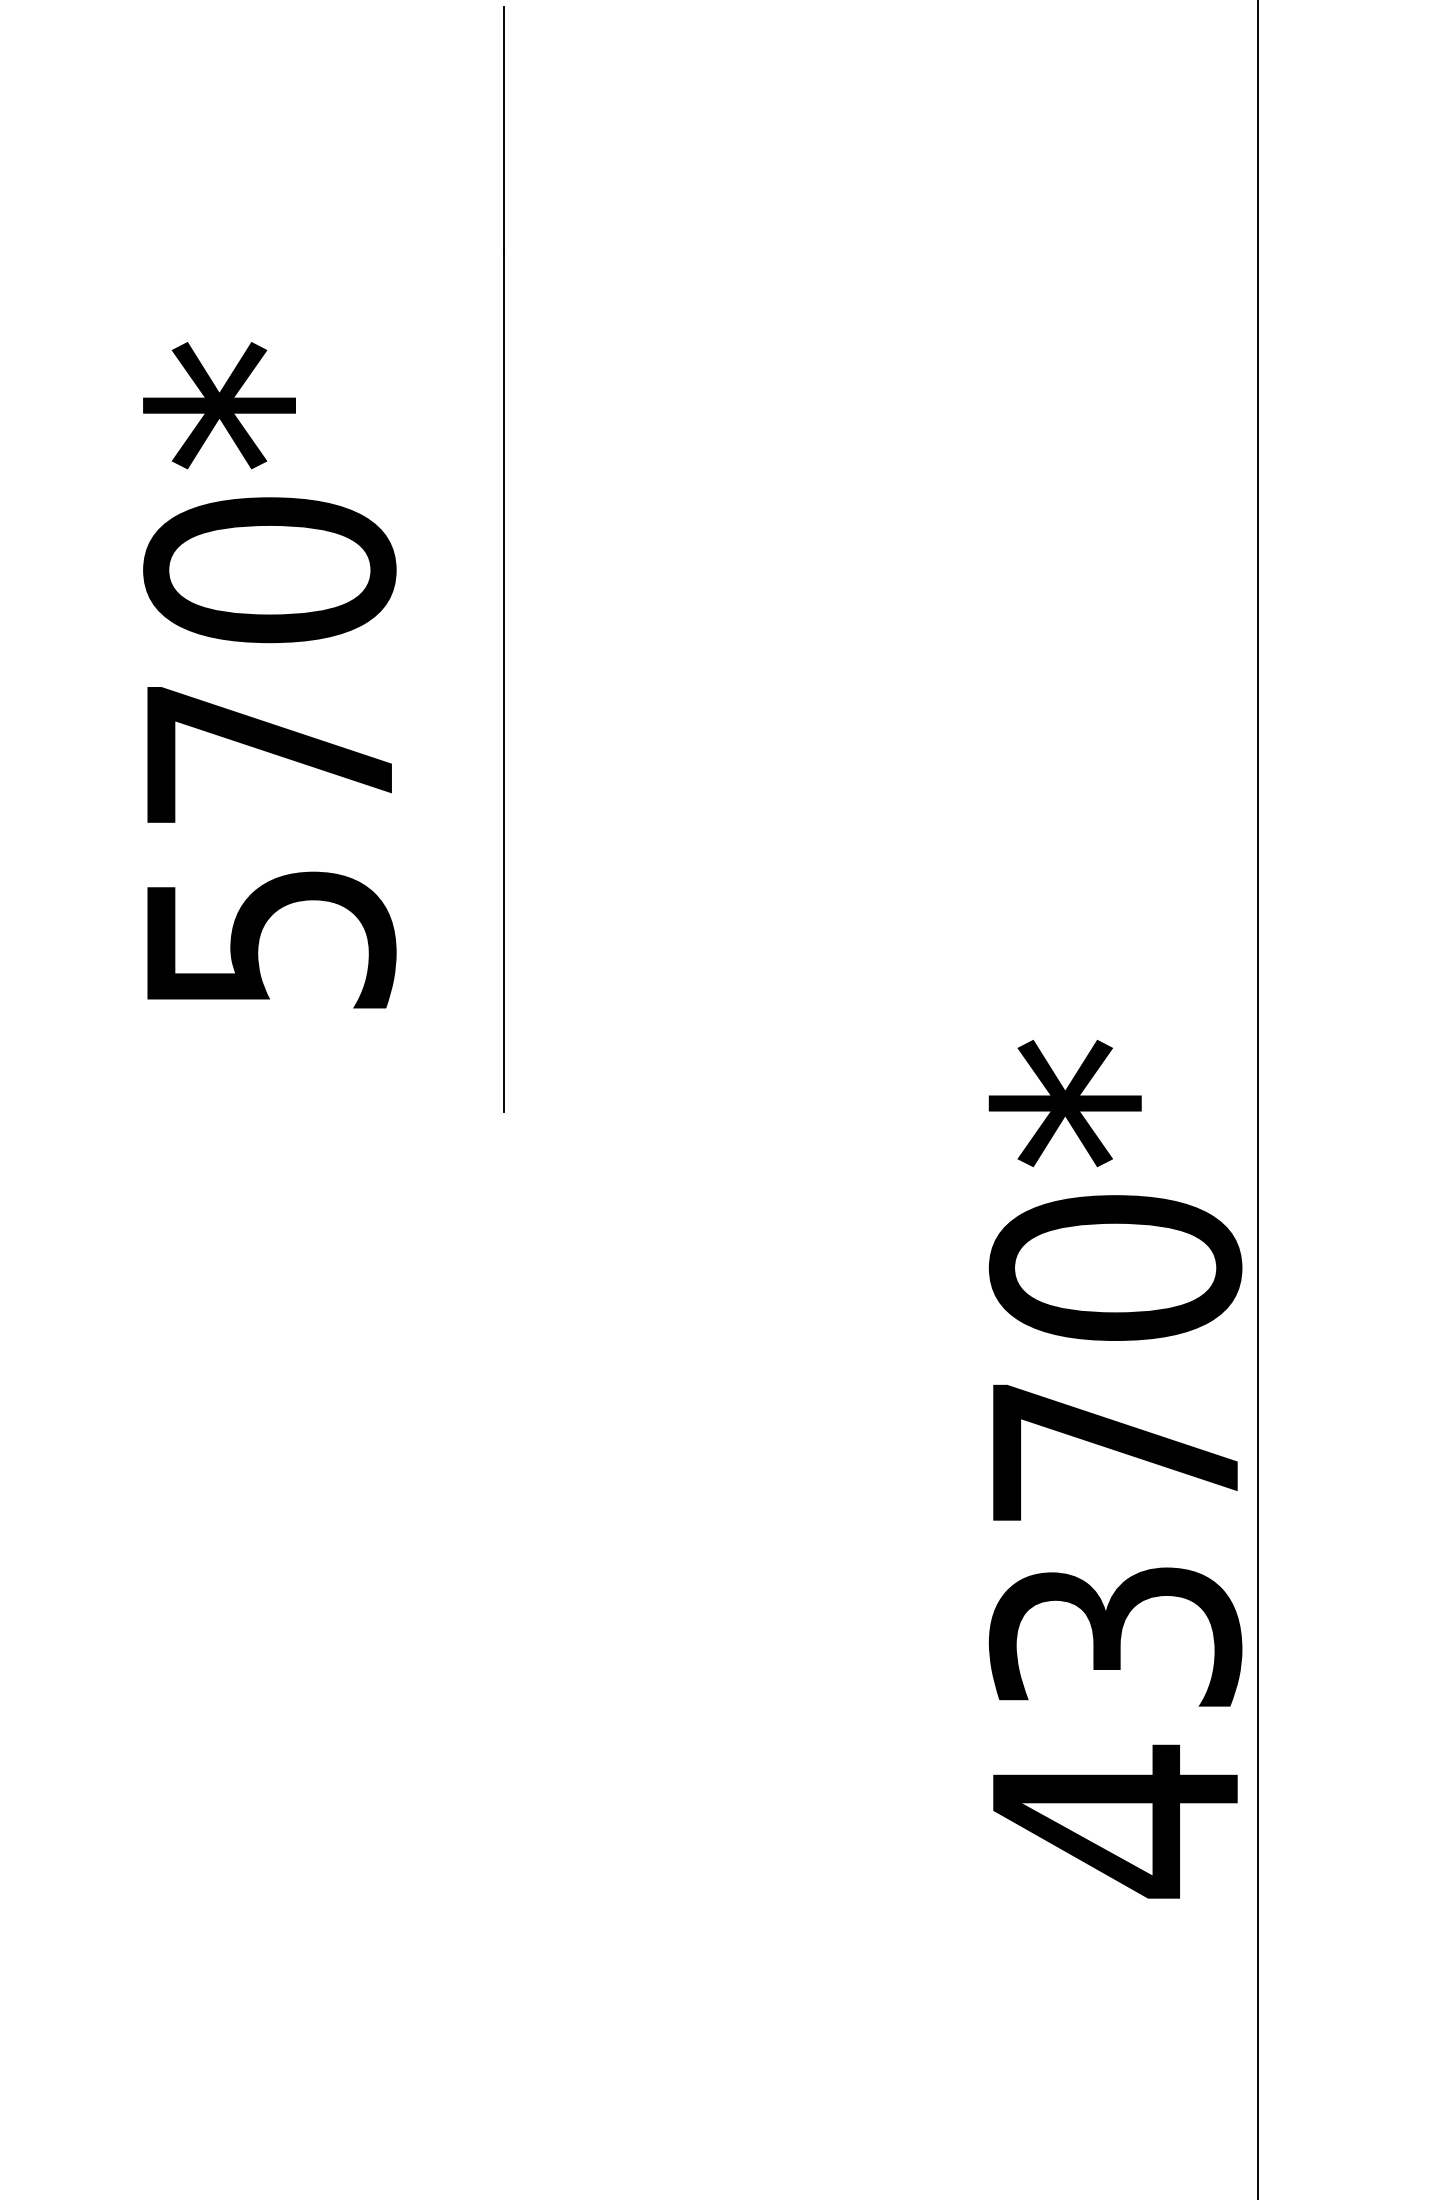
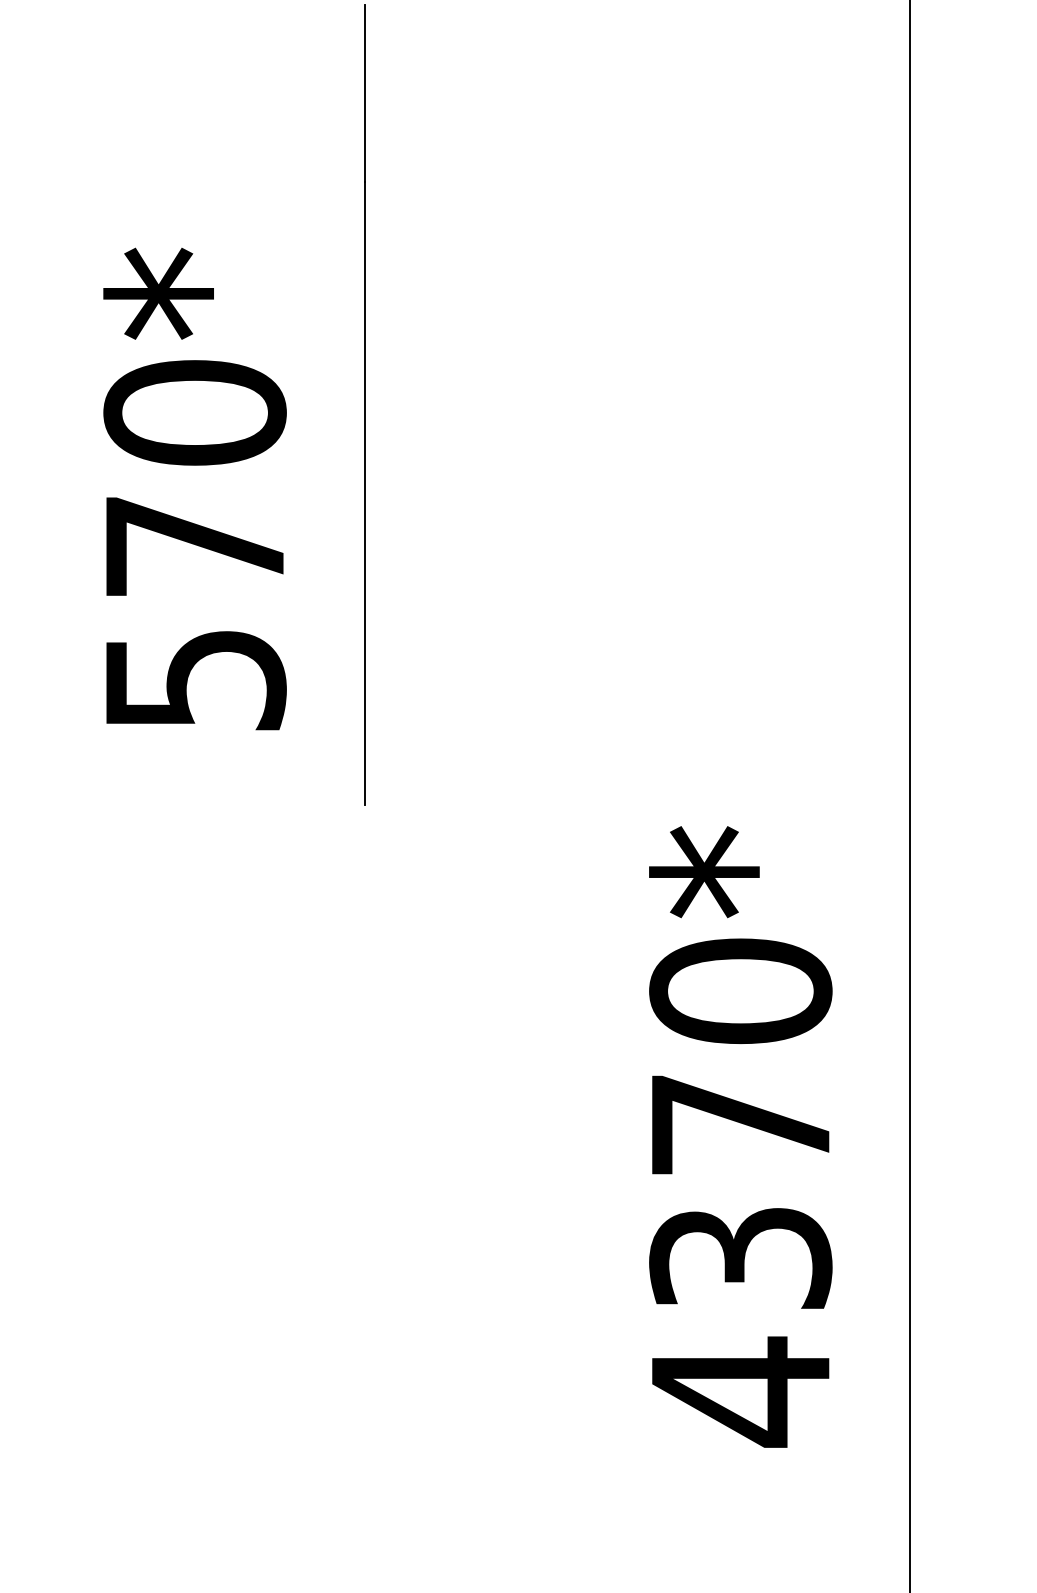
text: (1115, 1469) -> (740, 1137), moved

